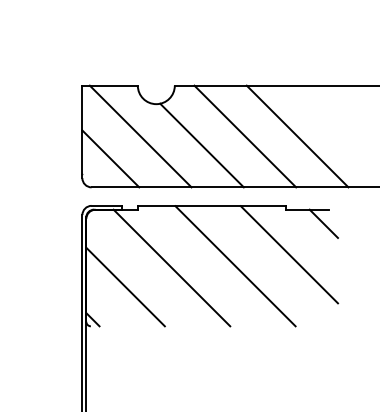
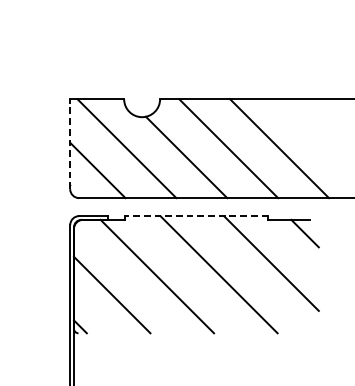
line: (82, 131) -> (70, 143), solid -> dashed
line: (212, 206) -> (196, 216), solid -> dashed

